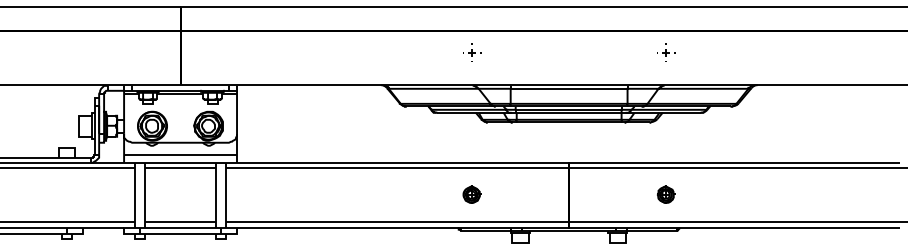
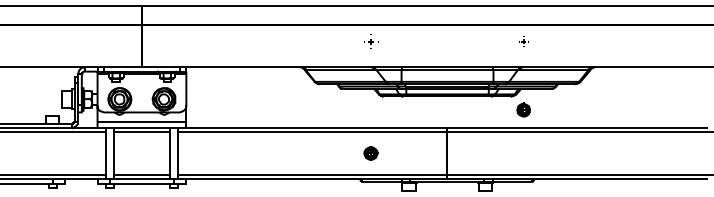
part: (666, 52) -> (524, 41), size x0.7
part: (666, 194) -> (524, 109), moved

